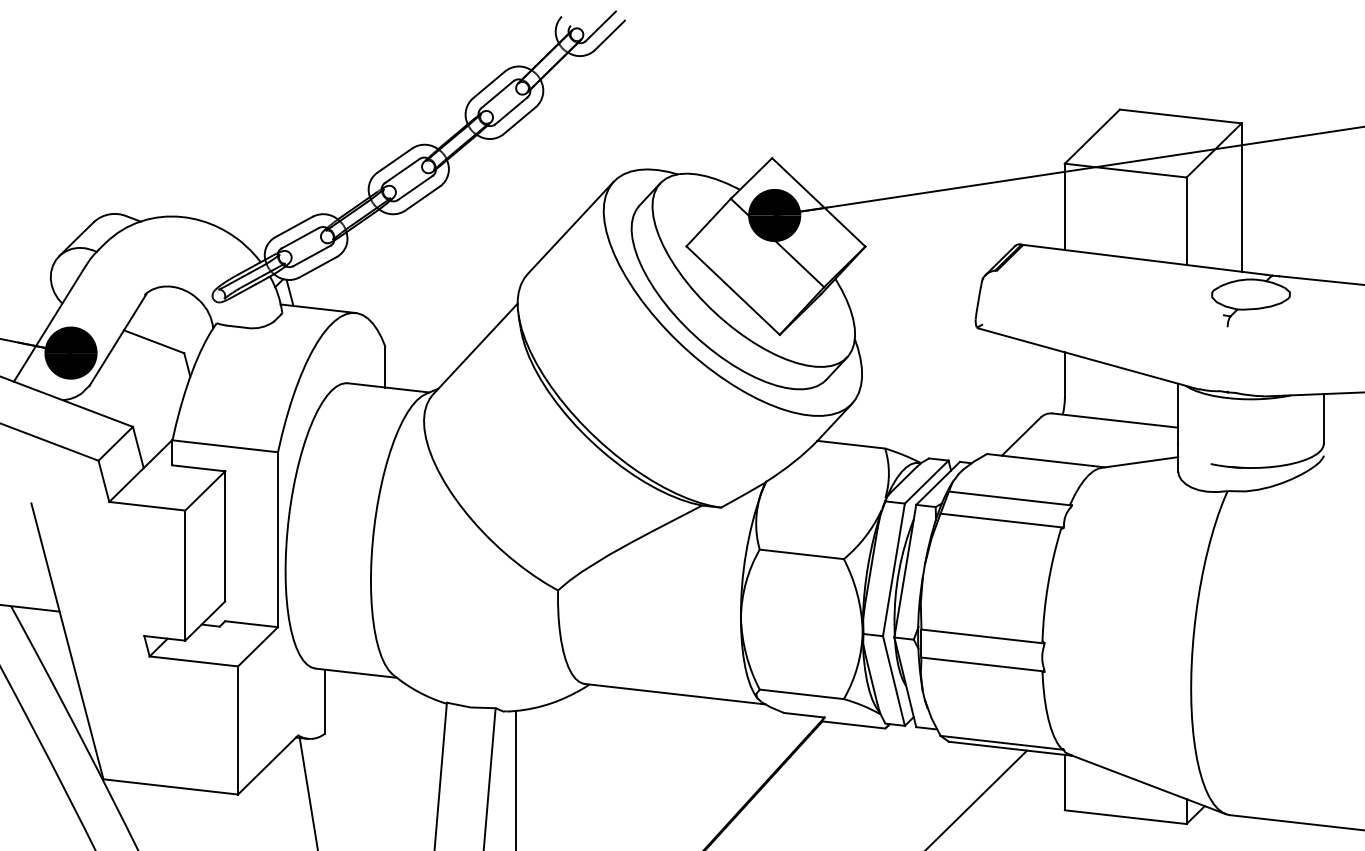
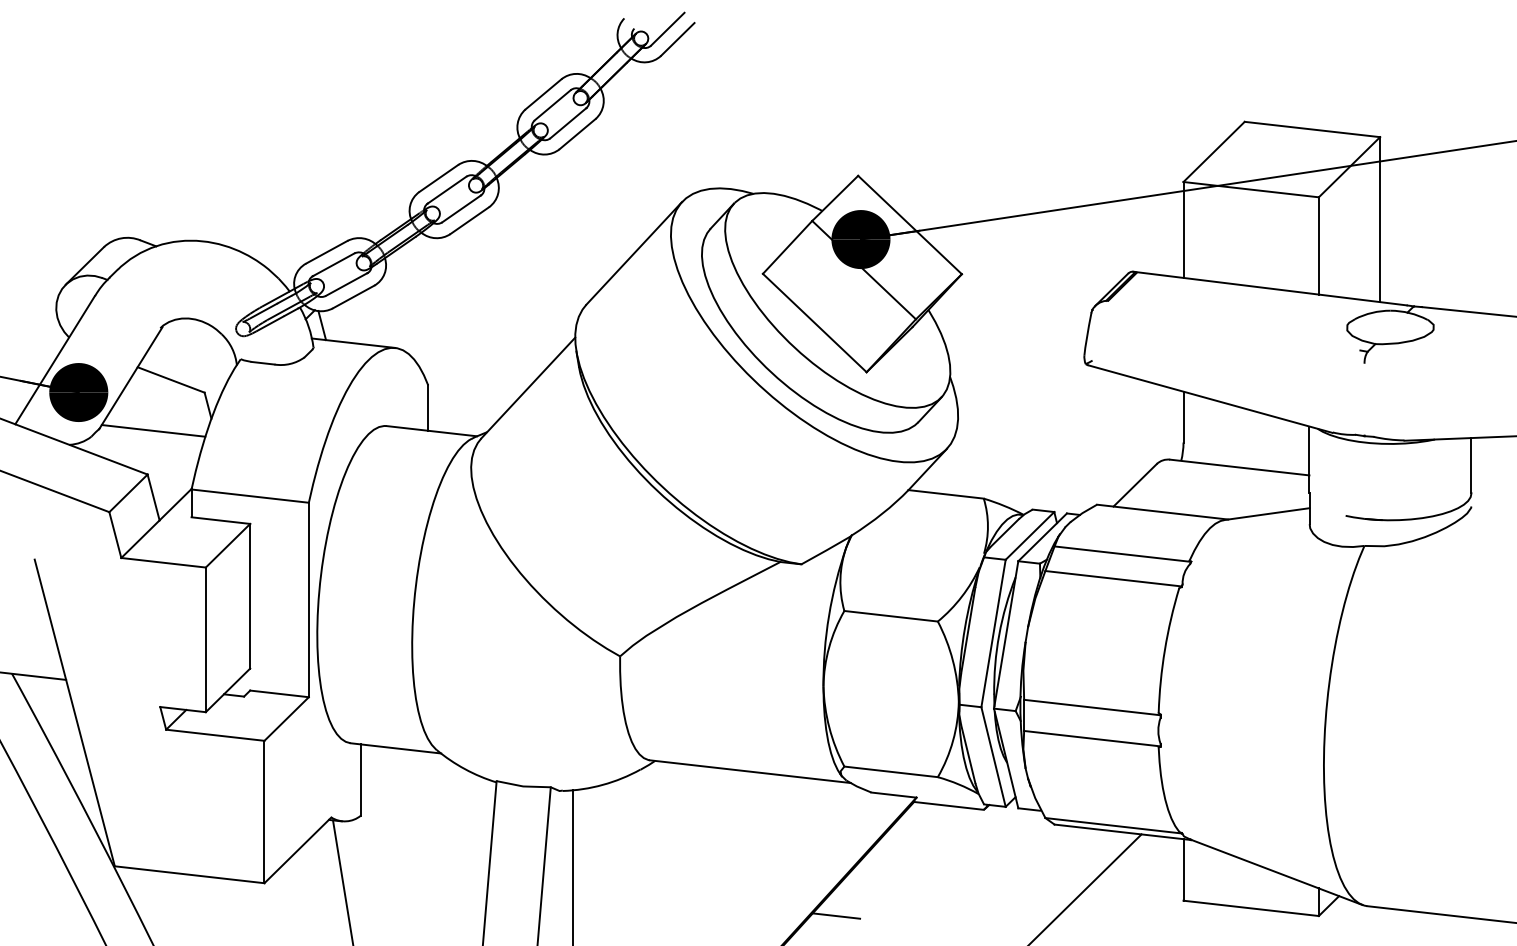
line: (138, 387) -> (153, 430), added
line: (752, 823) -> (836, 915), added

